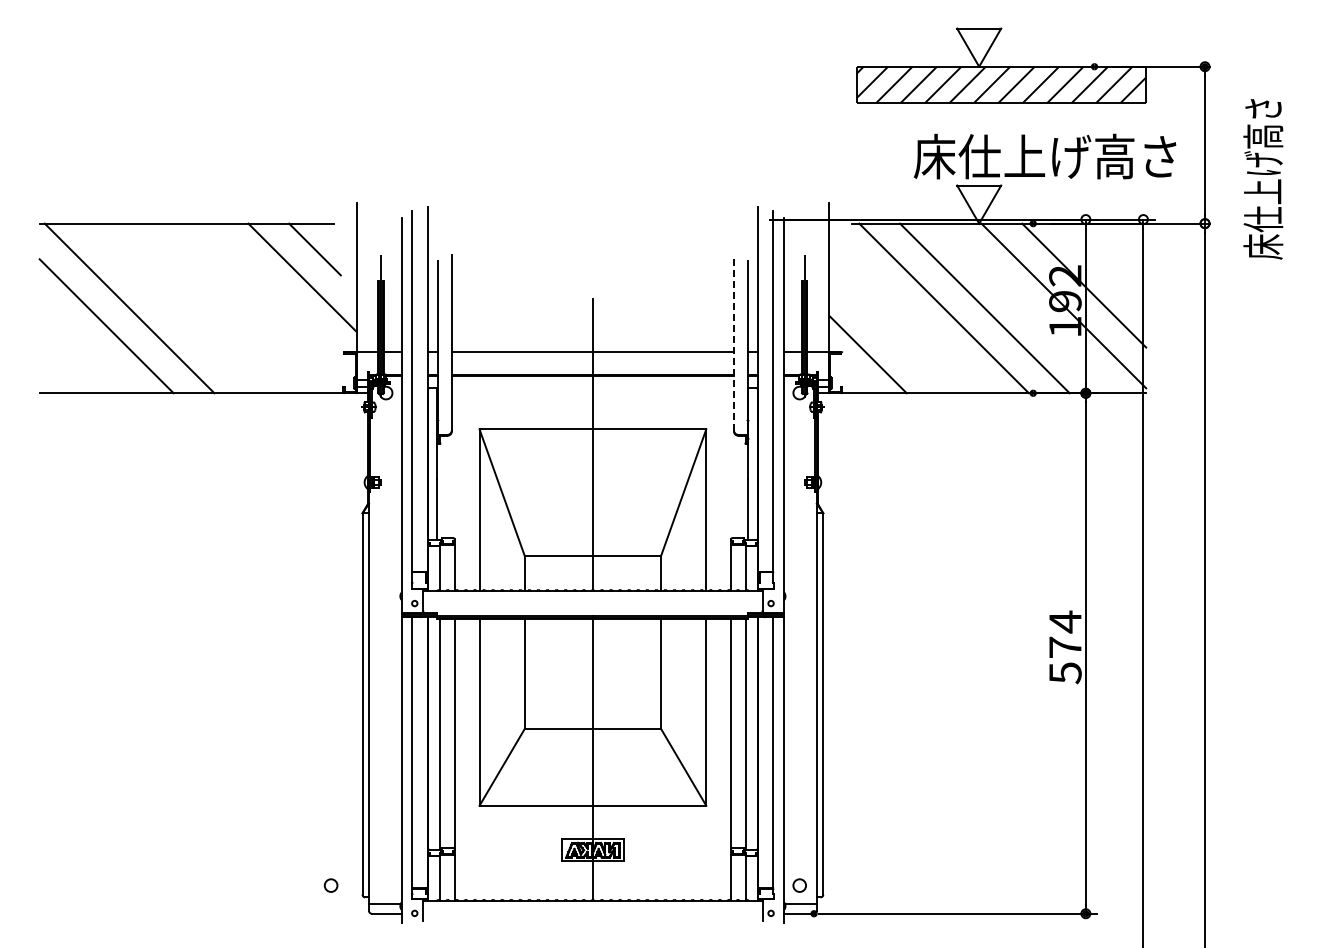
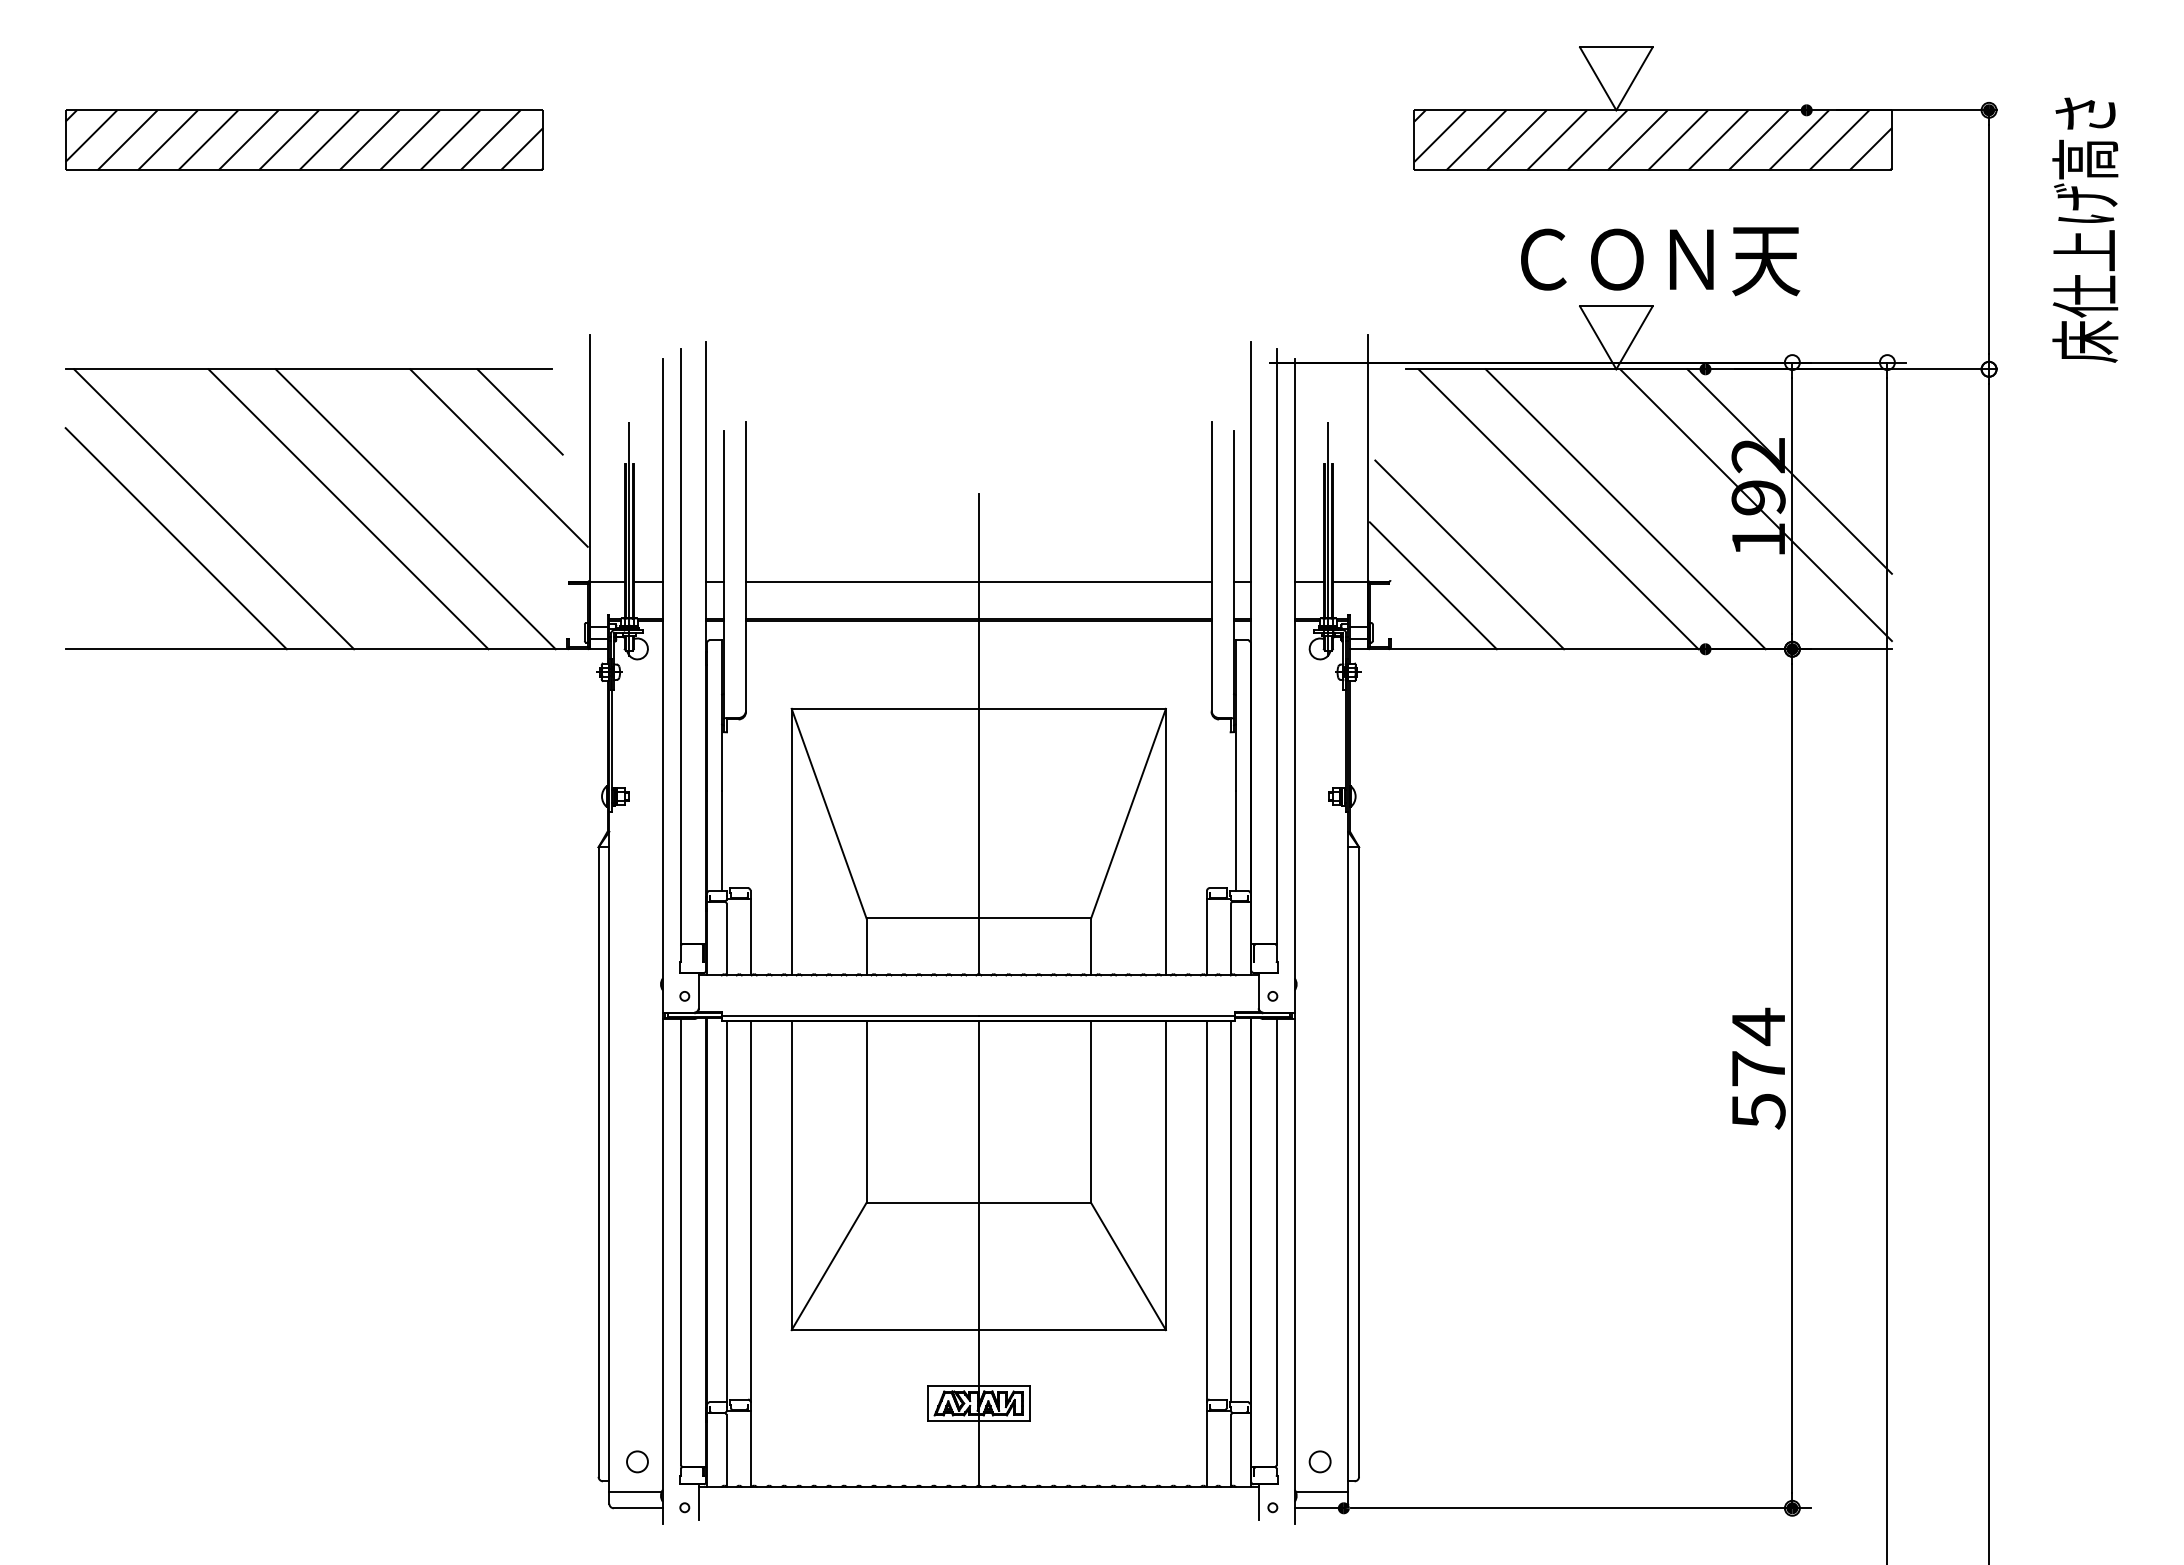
part: (184, 84) -> (304, 139), added
text: (1044, 156) -> (1724, 258), 床仕上げ高さ -> ＣＯＮ天
text: (1263, 179) -> (2085, 230), moved
line: (210, 308) -> (347, 509), added
line: (251, 308) -> (415, 509), added
line: (890, 335) -> (1469, 553), added
line: (733, 343) -> (1210, 567), dashed -> solid
circle: (330, 885) -> (636, 1461), moved

